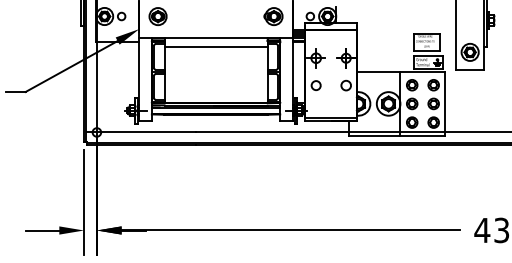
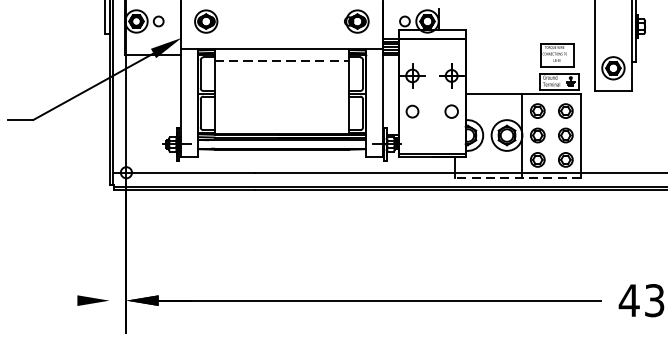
line: (216, 46) -> (282, 60), solid -> dashed
line: (396, 136) -> (517, 178), solid -> dashed
line: (84, 202) -> (110, 264), removed
line: (42, 230) -> (55, 300), removed

